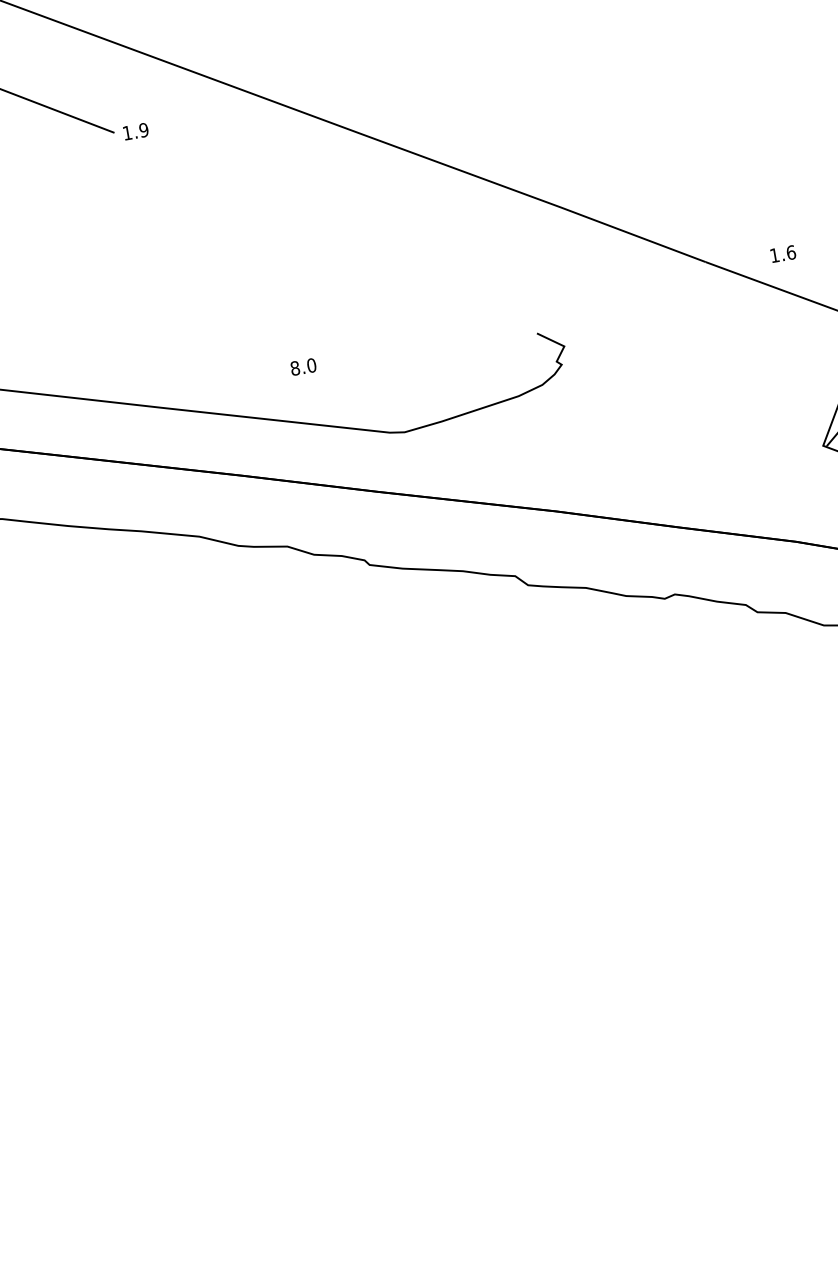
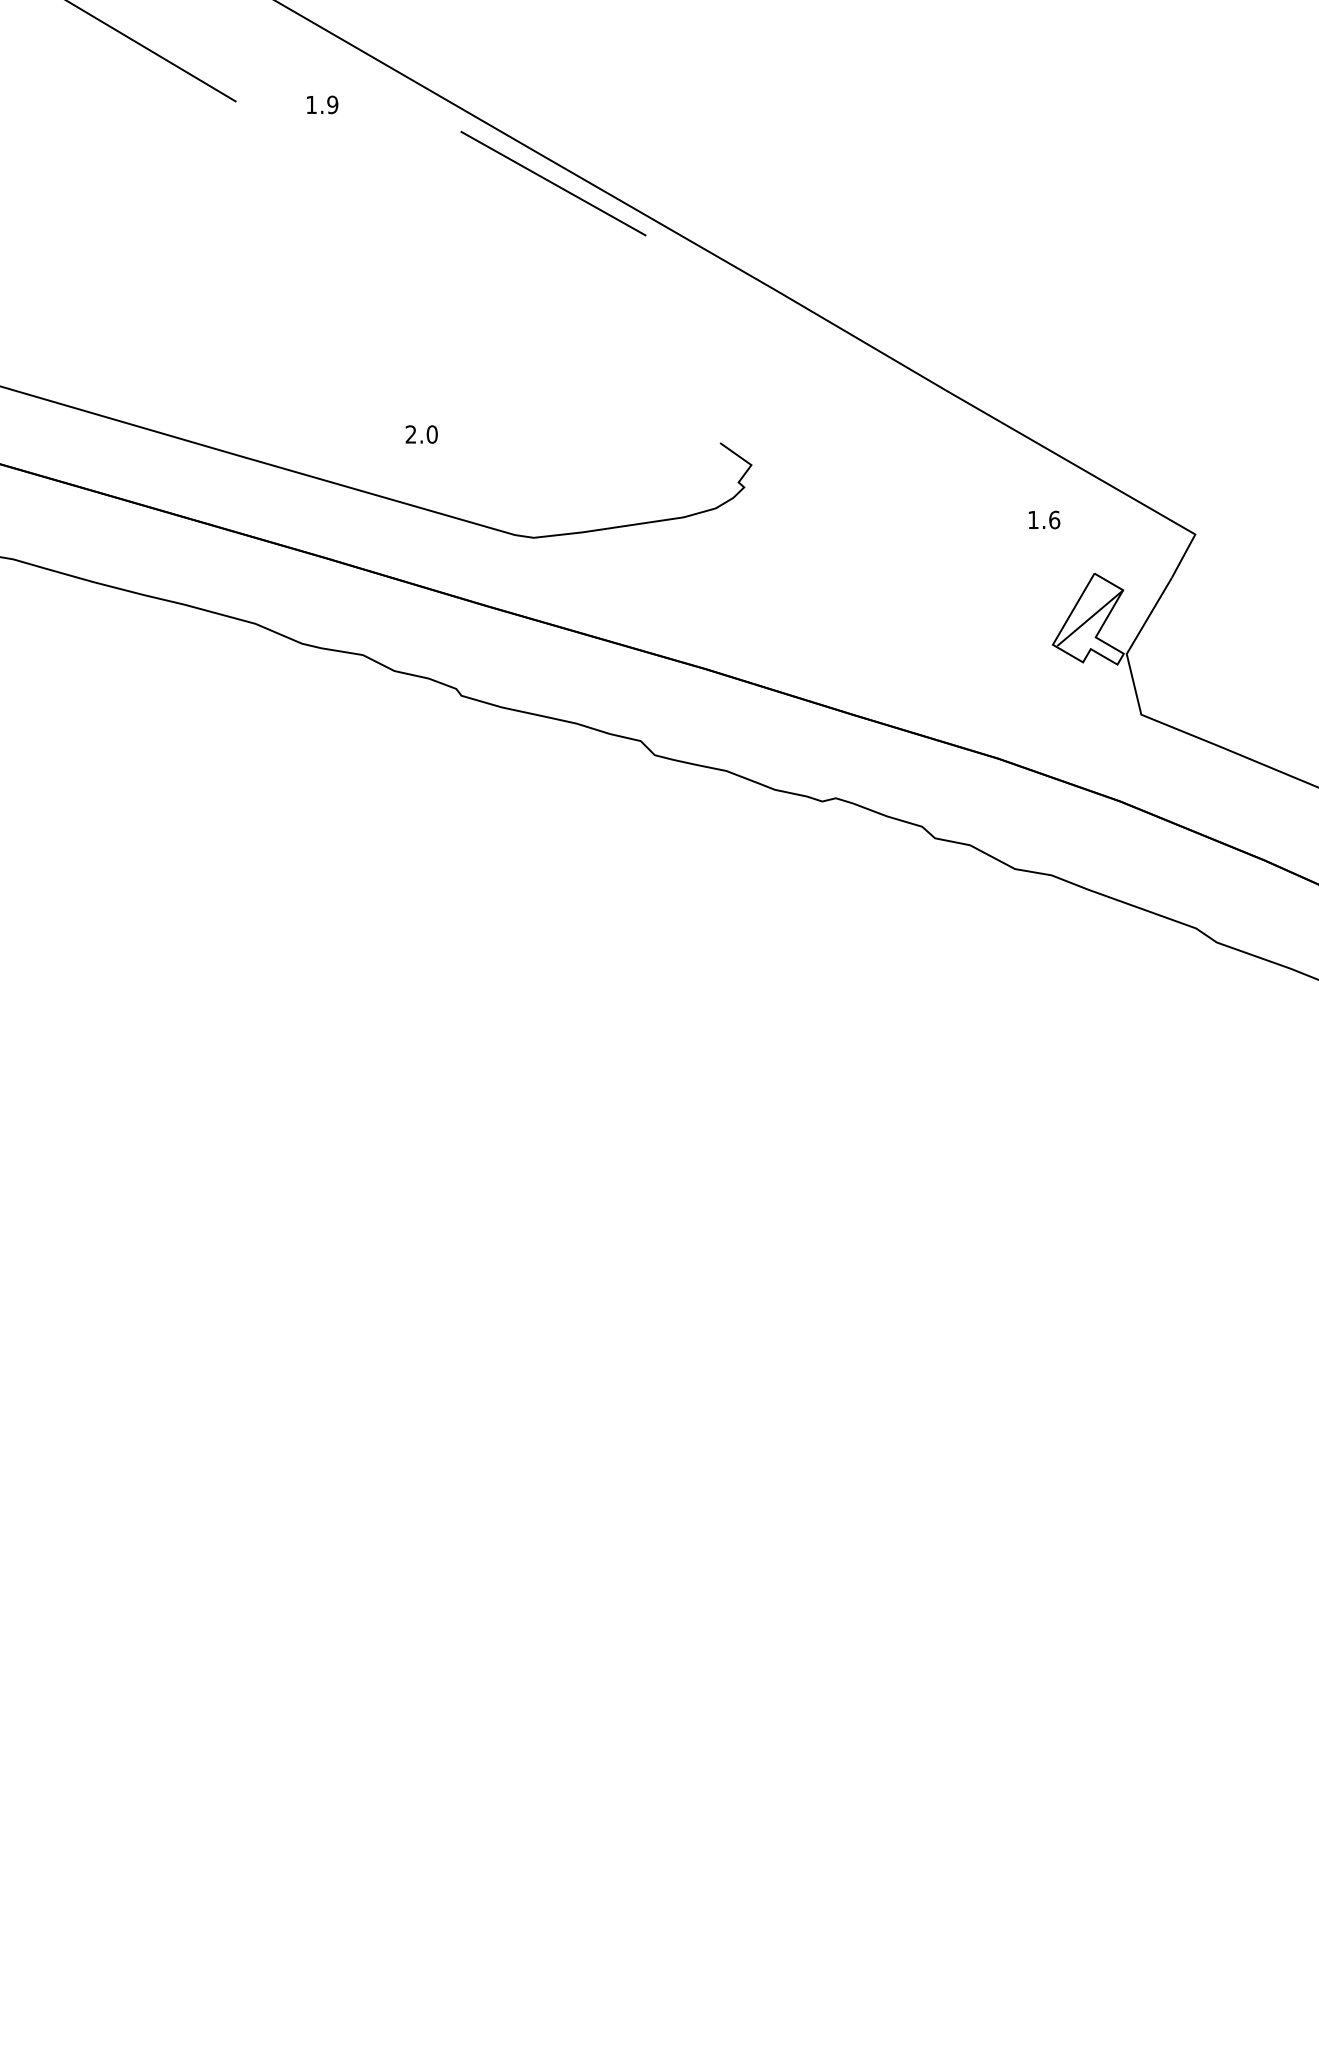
text: (135, 131) -> (322, 104), moved
line: (372, 153) -> (553, 183), added
text: (783, 253) -> (1044, 519), moved
text: (294, 368) -> (410, 434), 8.0 -> 2.0

